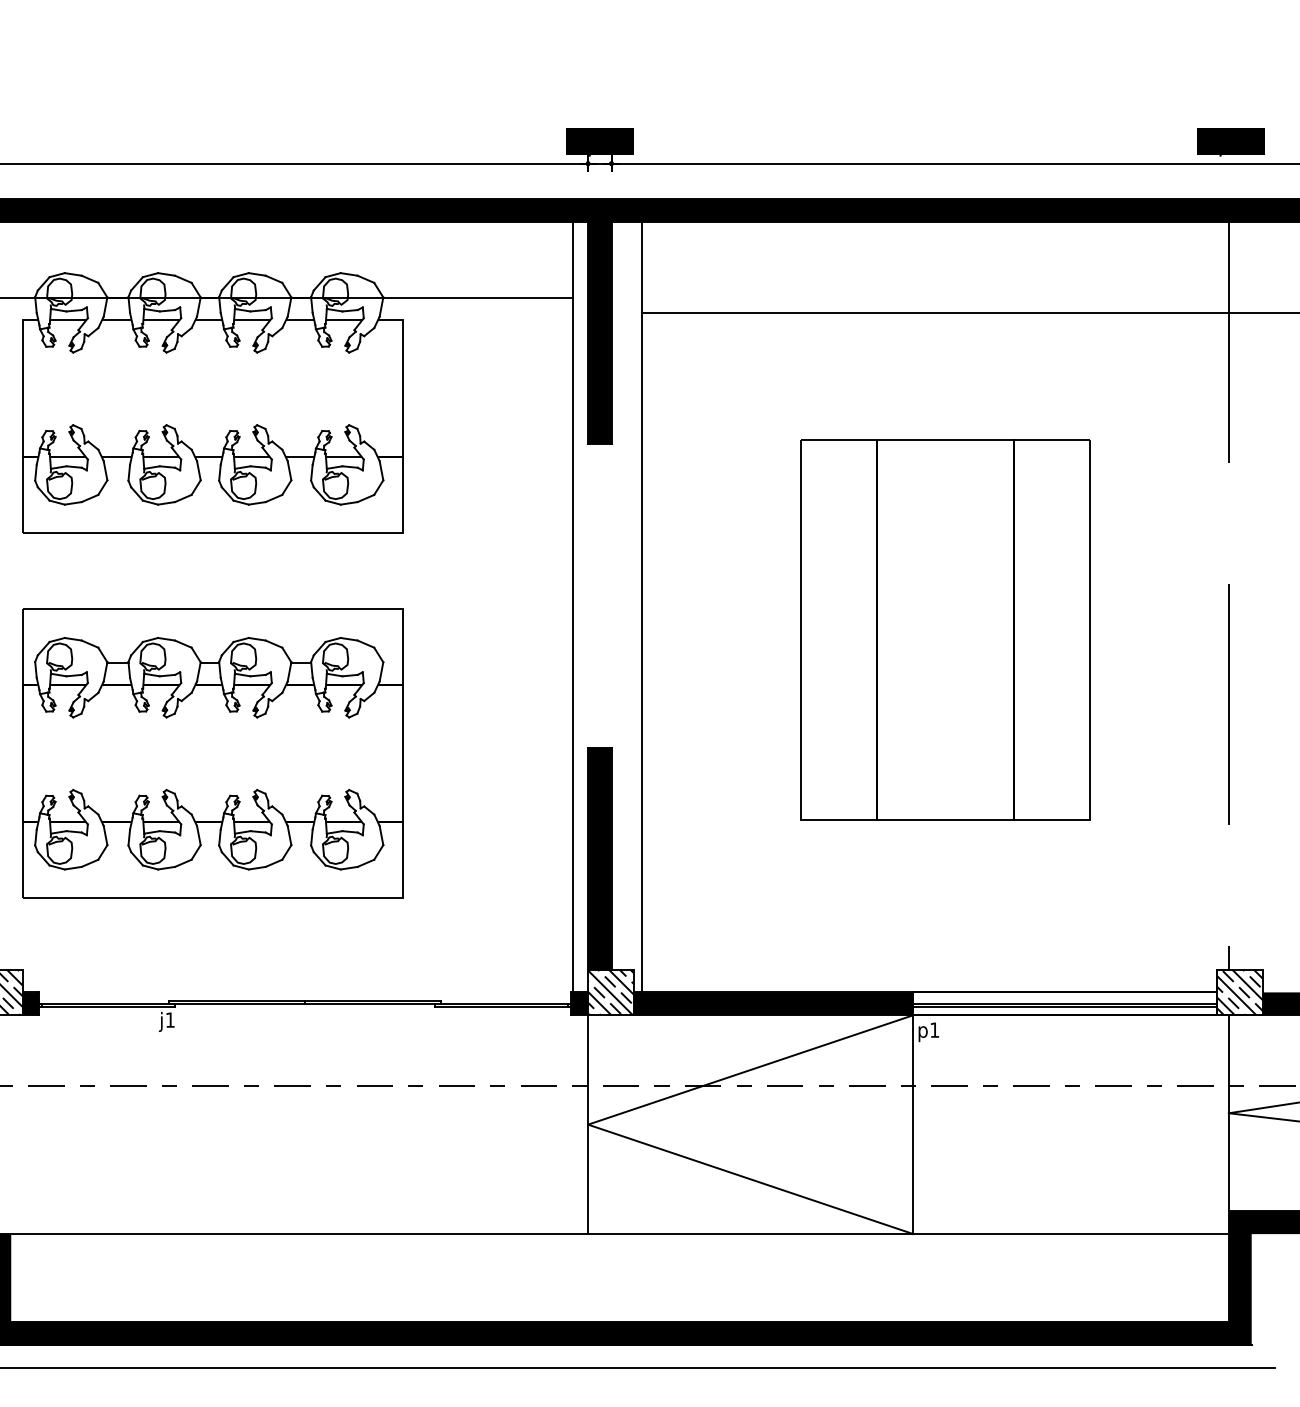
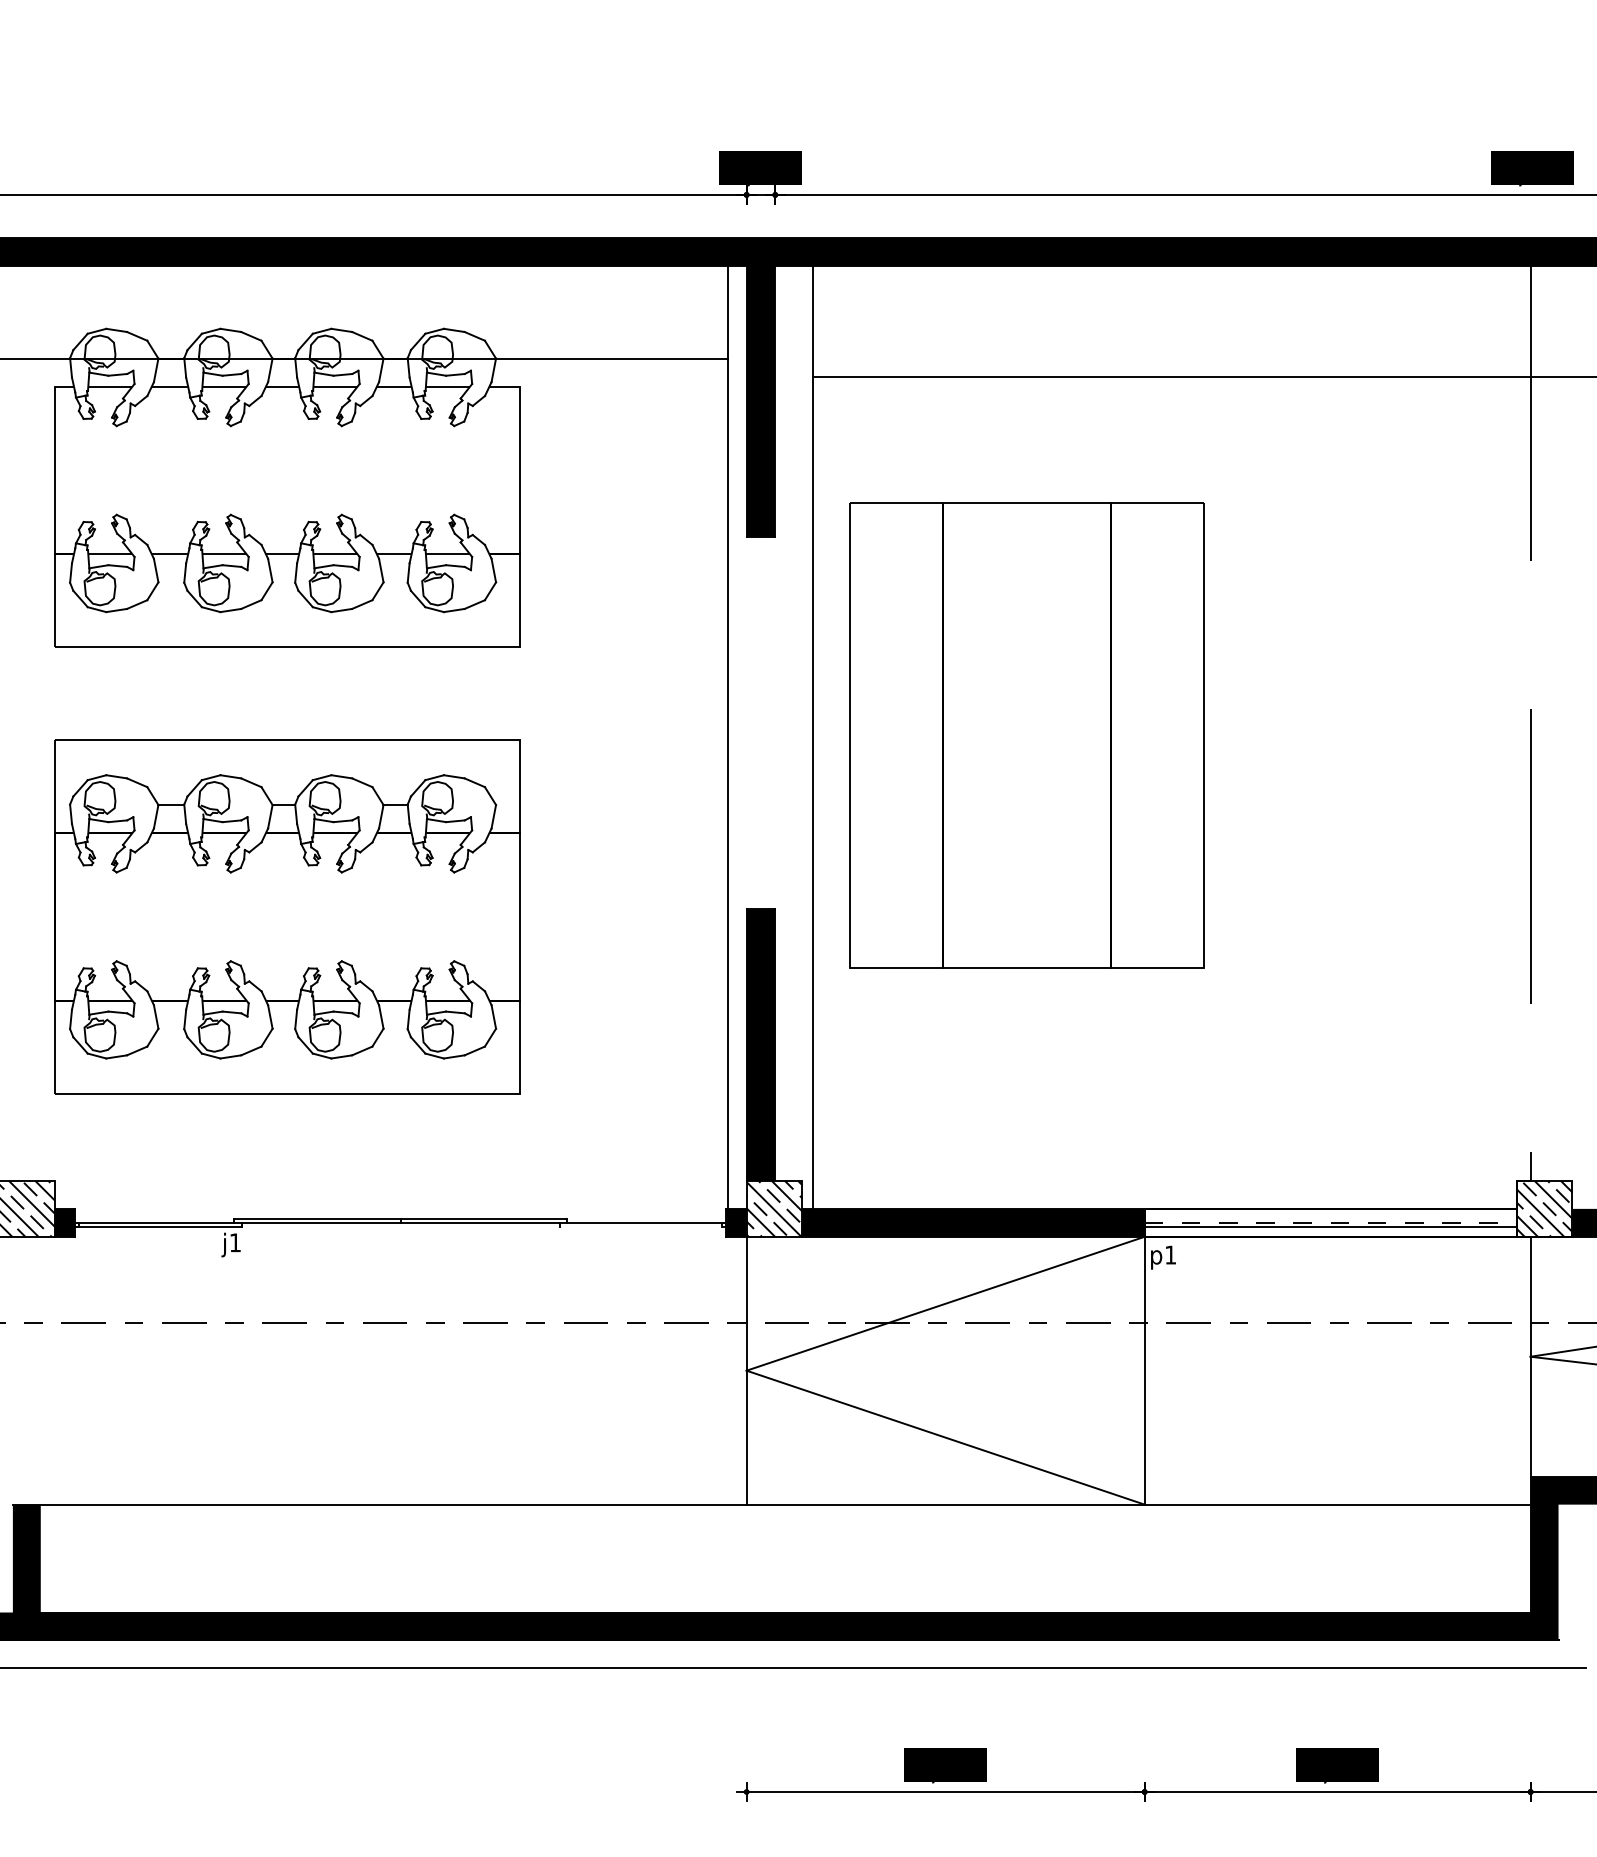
part: (945, 630) -> (1026, 735), moved
line: (1065, 1003) -> (1330, 1222), solid -> dashed
line: (503, 1006) -> (642, 1226), removed

